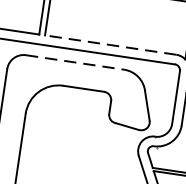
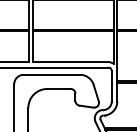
line: (110, 45) -> (70, 62), dashed -> solid
line: (76, 61) -> (52, 74), dashed -> solid

